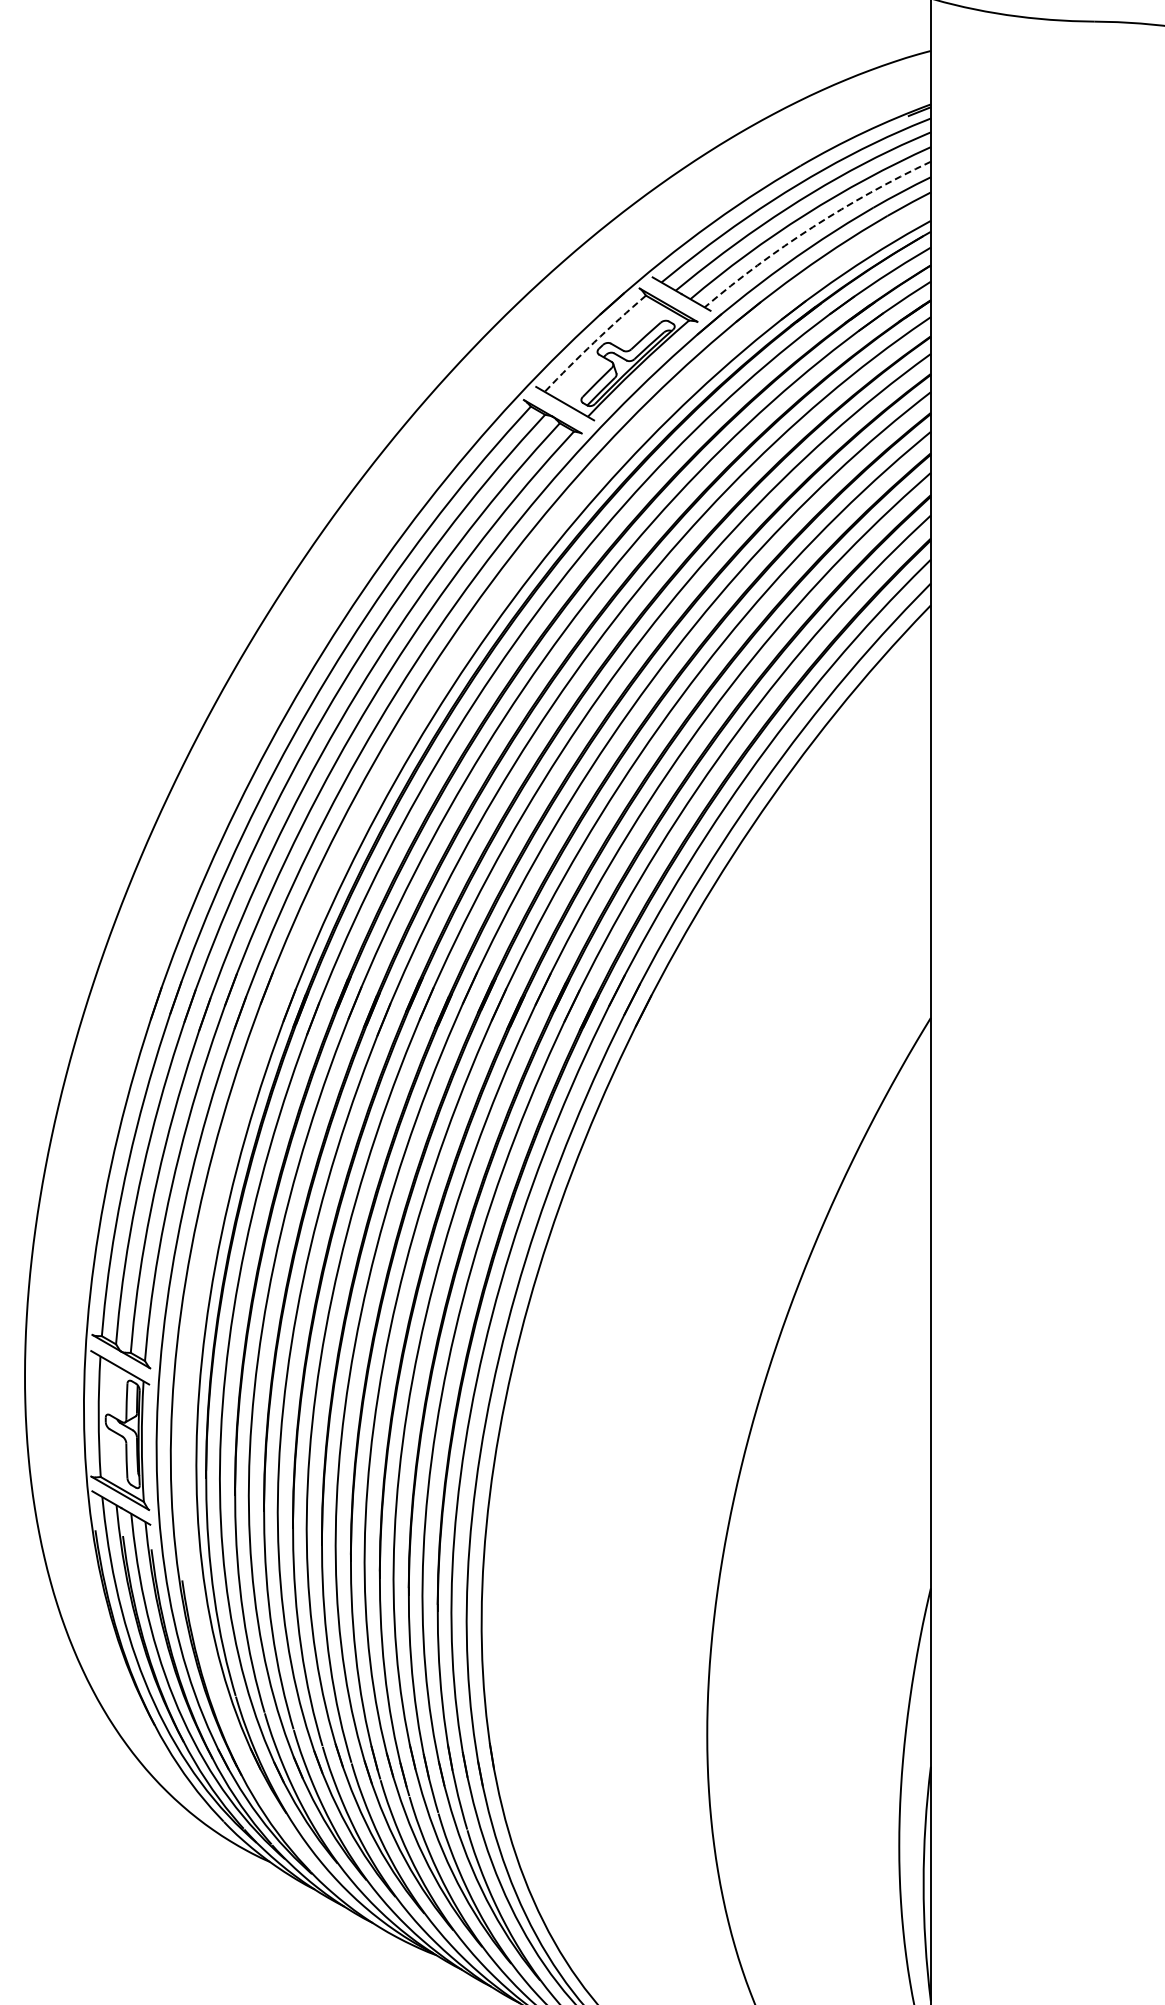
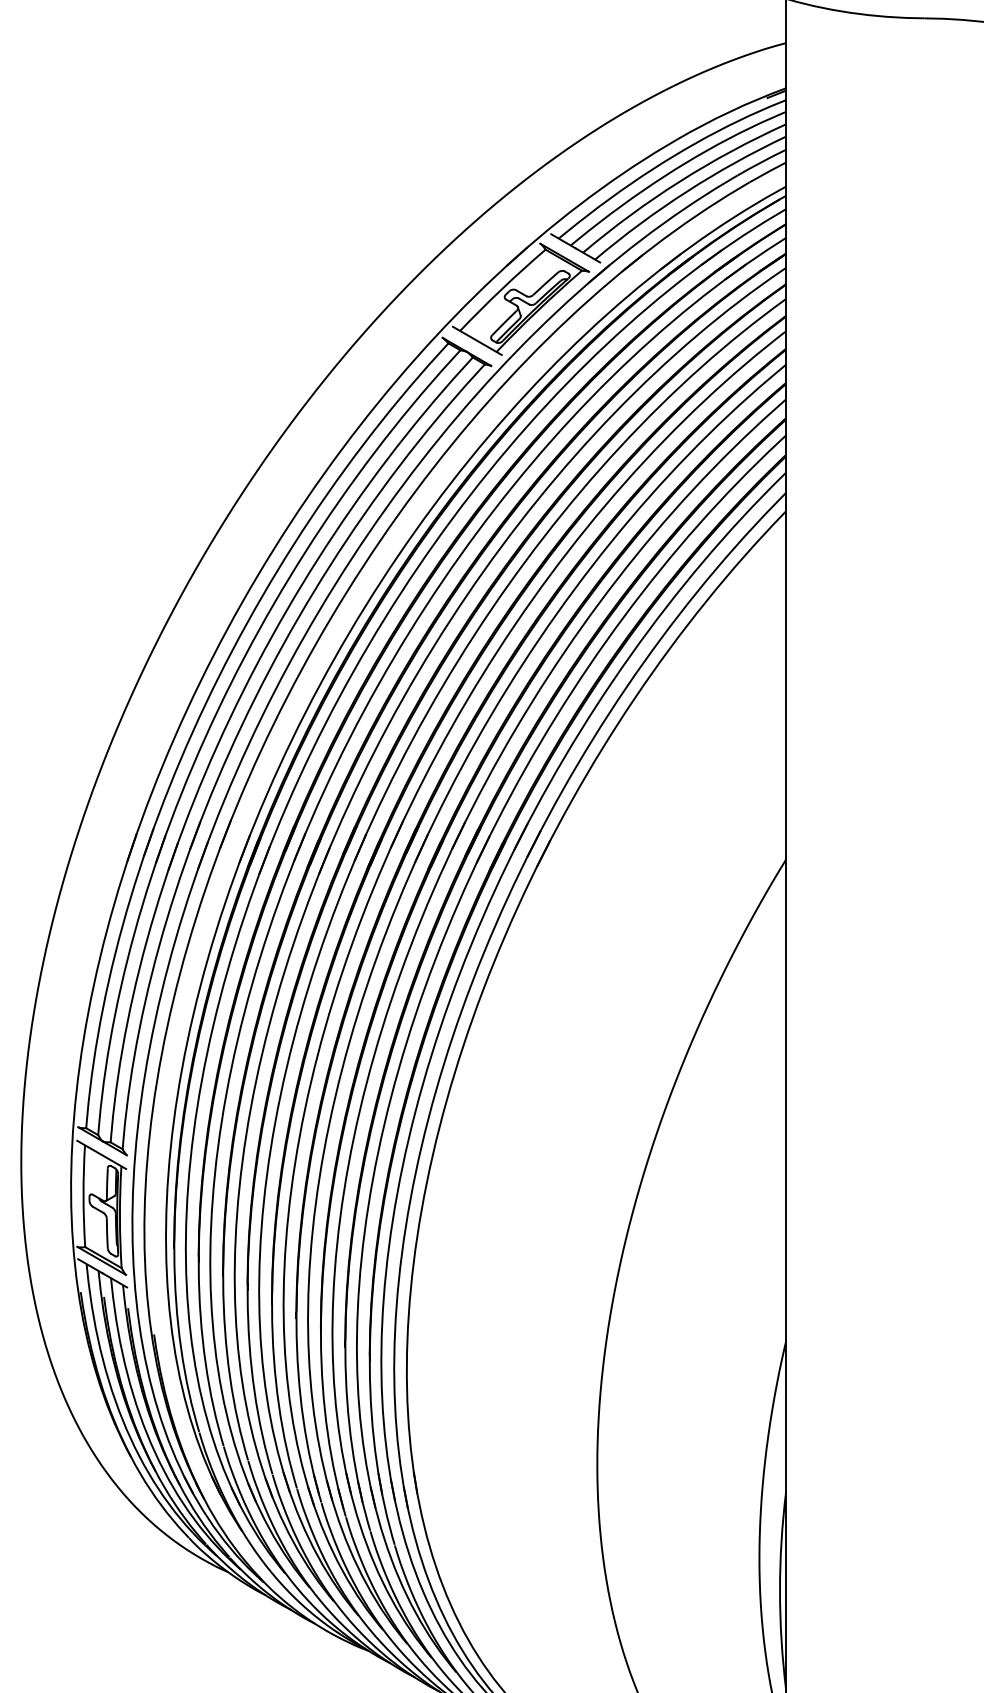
arc: (812, 227) -> (686, 192), dashed -> solid
arc: (594, 342) -> (502, 289), dashed -> solid

